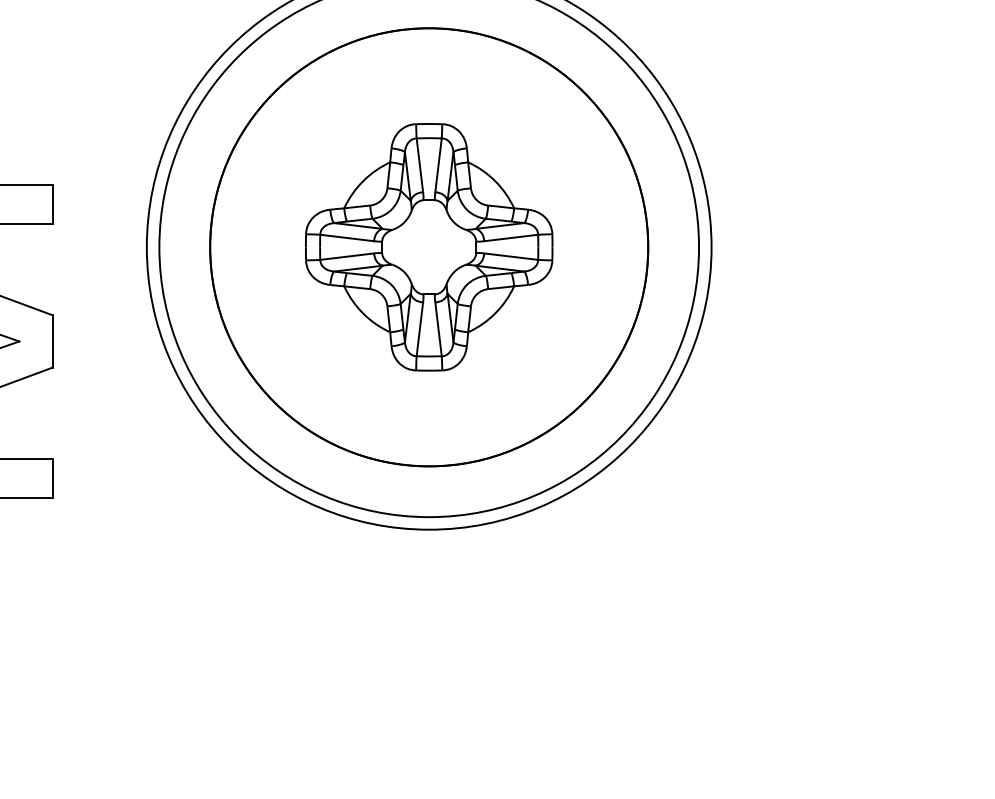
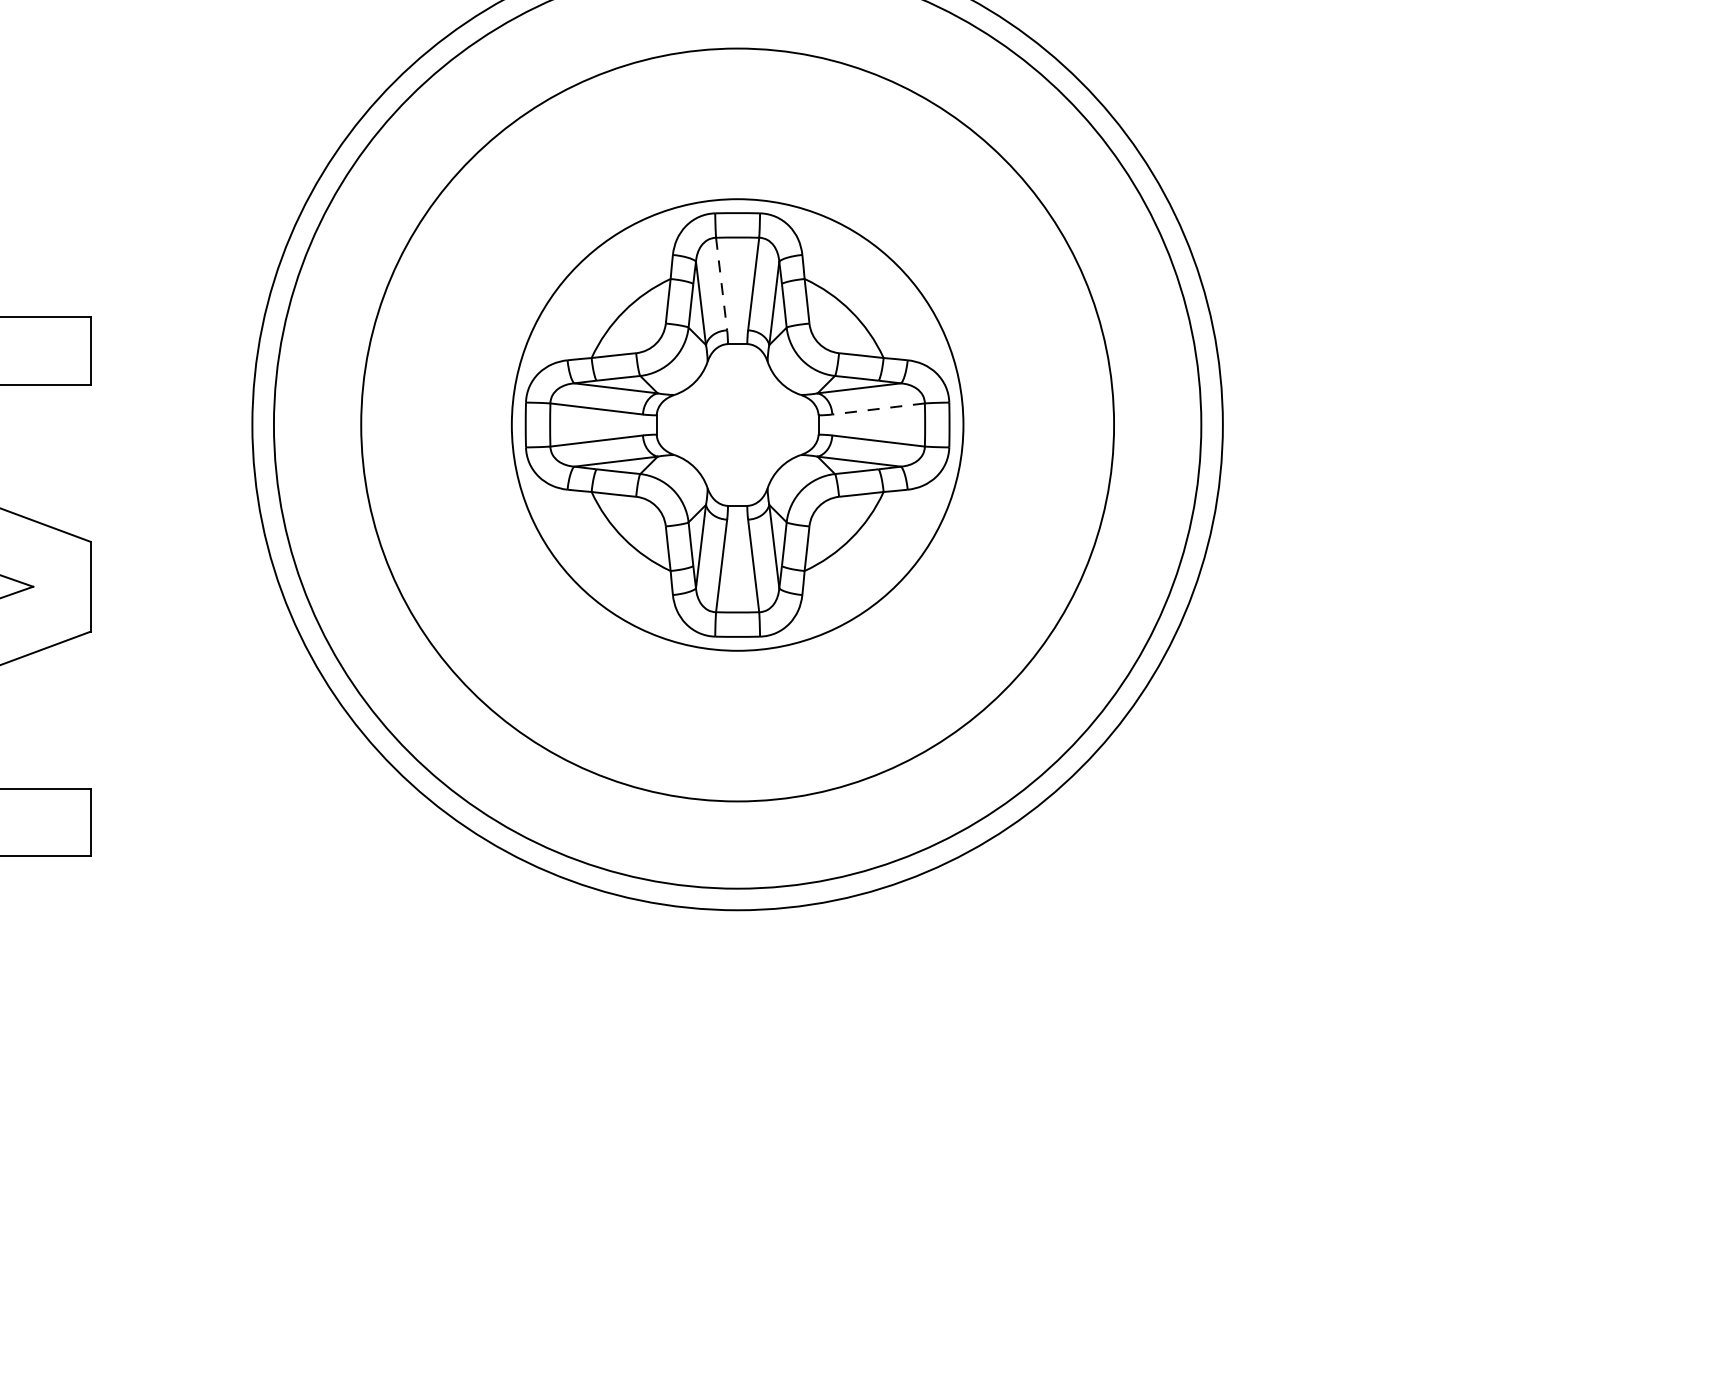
line: (419, 165) -> (720, 284), solid -> dashed
line: (510, 238) -> (877, 409), solid -> dashed
circle: (429, 247) -> (738, 425), size x0.6

